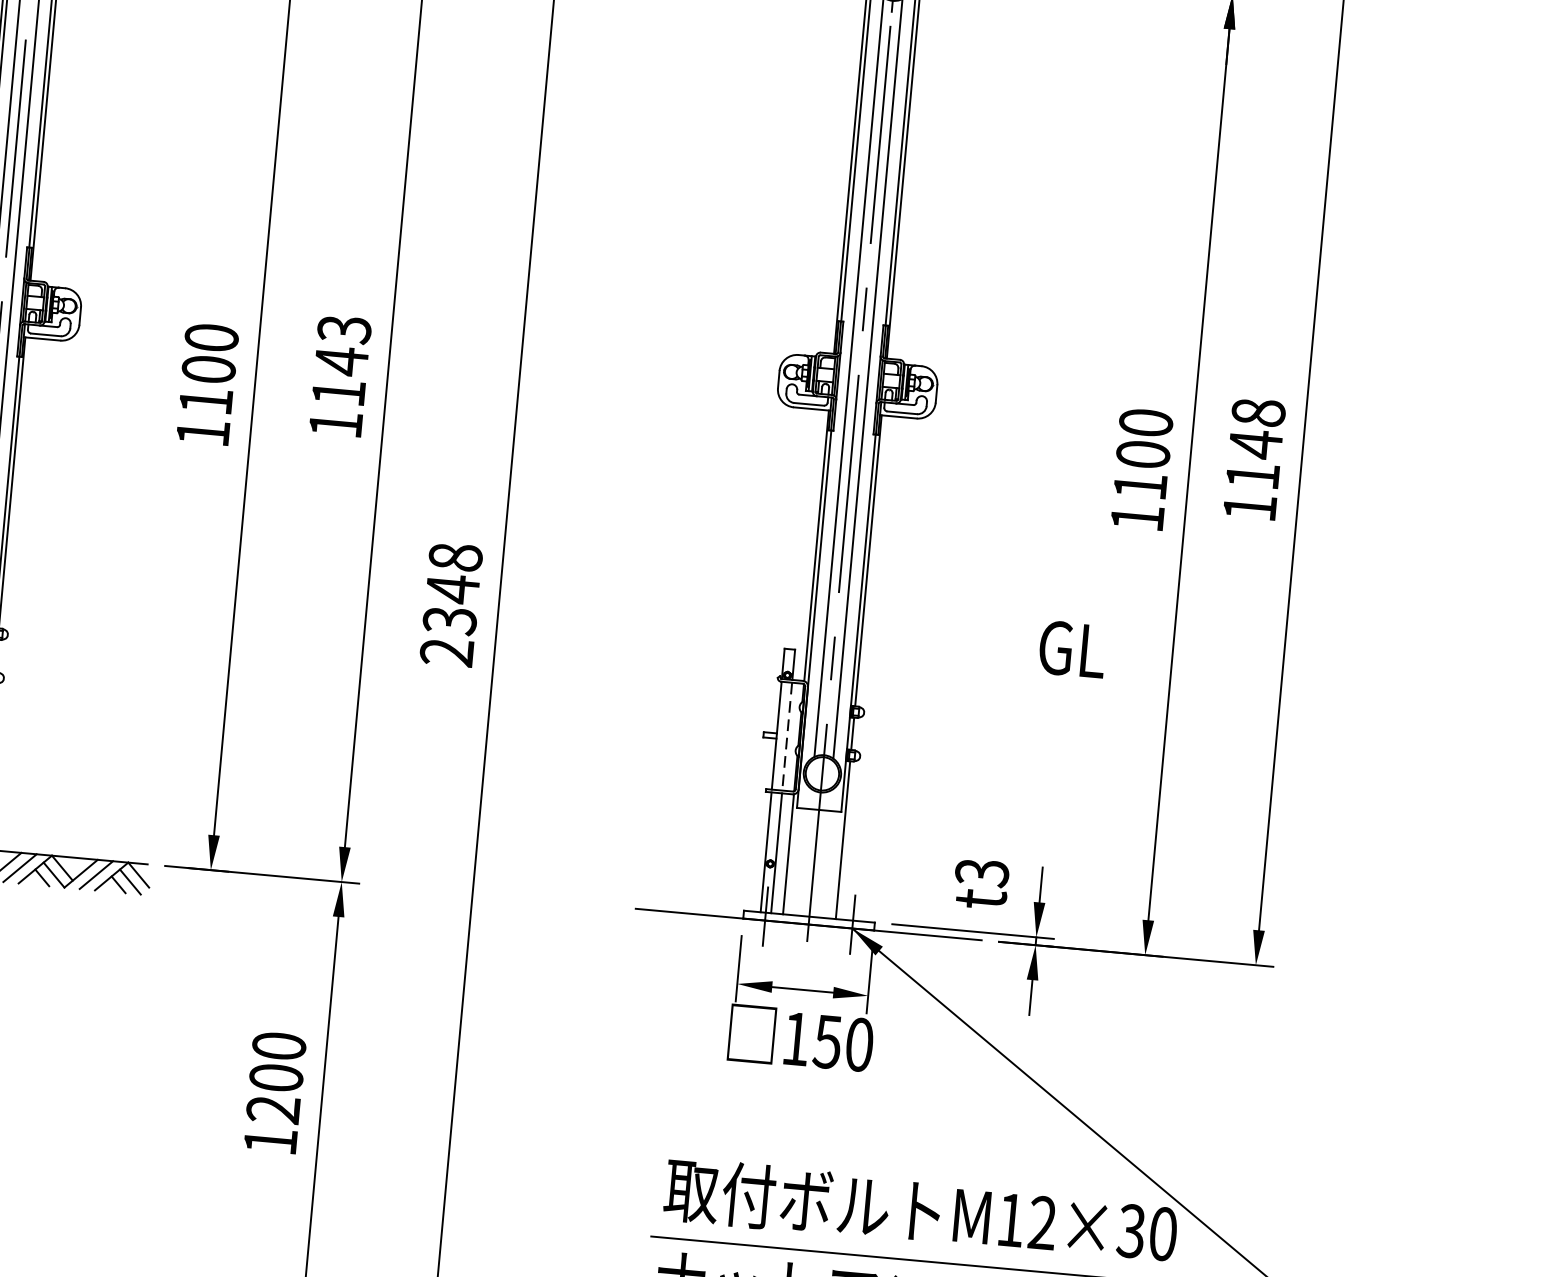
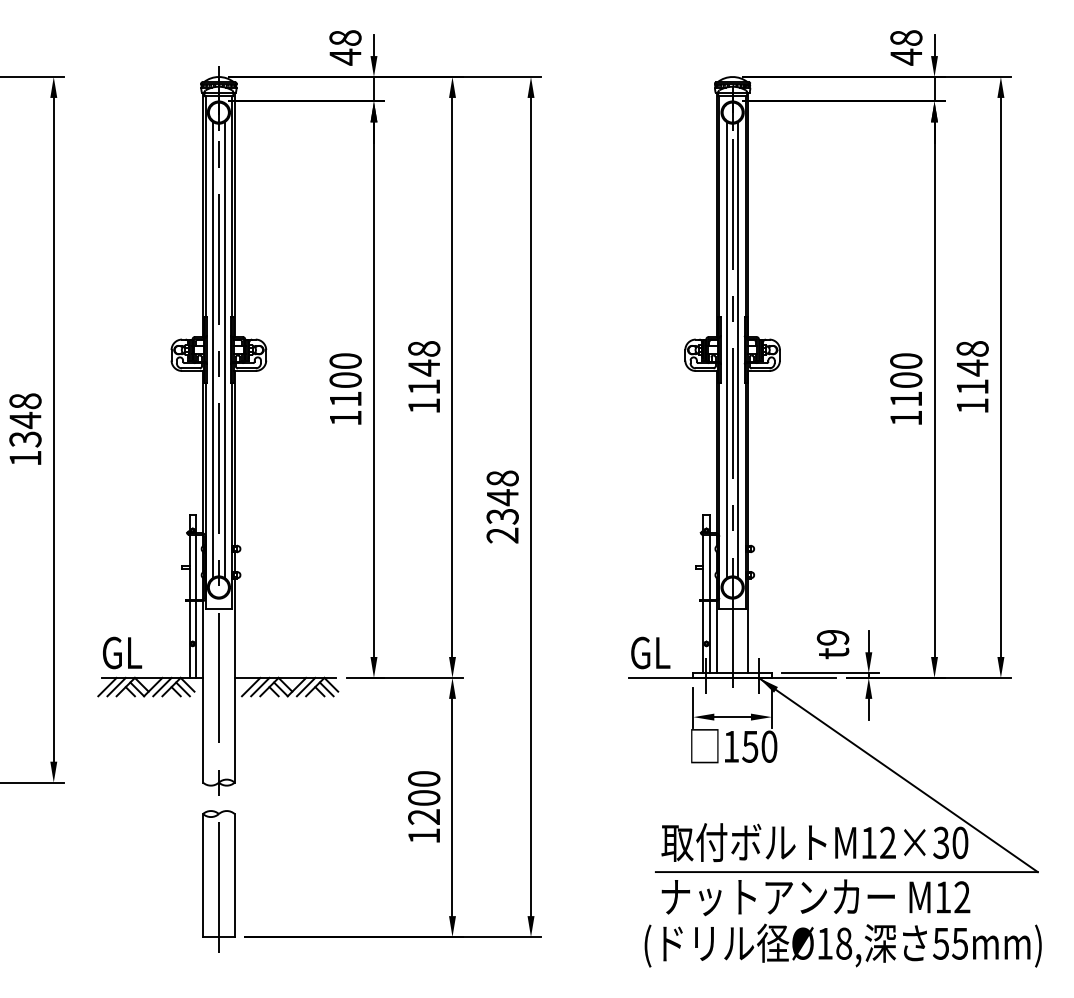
text: (344, 330) -> (424, 349), 1143 -> 1148
text: (1072, 648) -> (650, 652), moved
line: (786, 736) -> (709, 567), dashed -> solid
text: (982, 872) -> (833, 637), t3 -> t9

